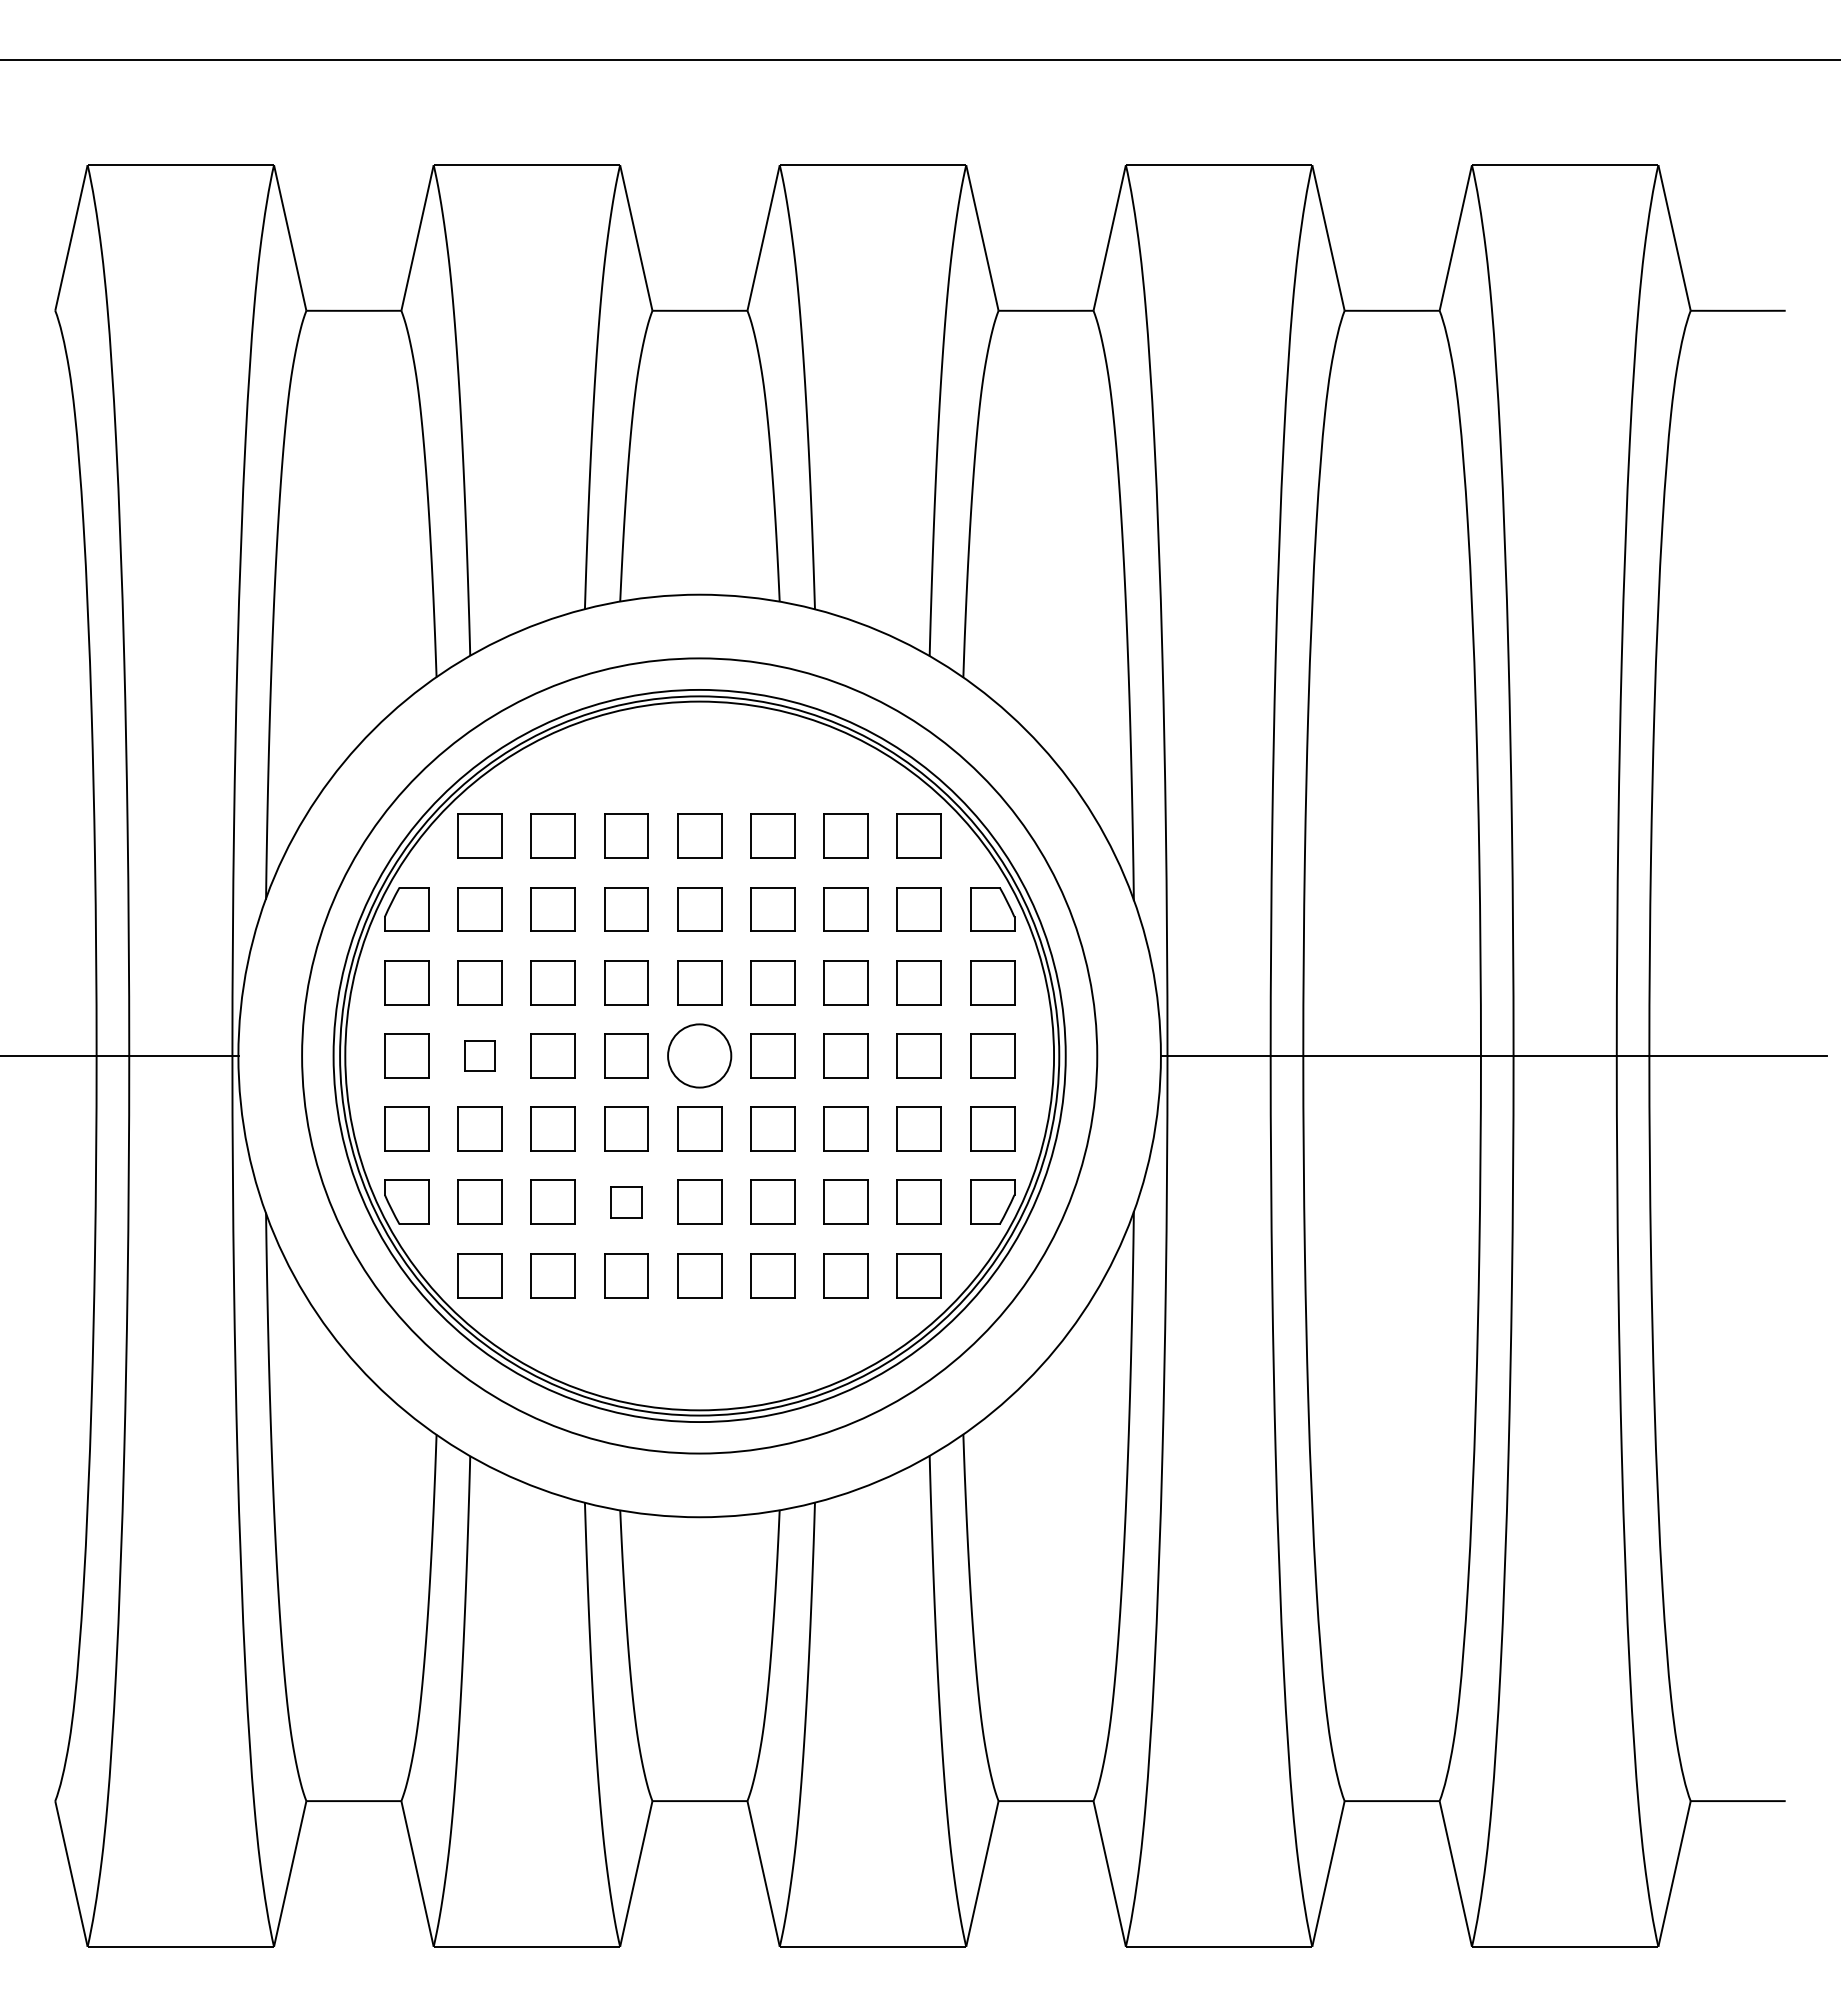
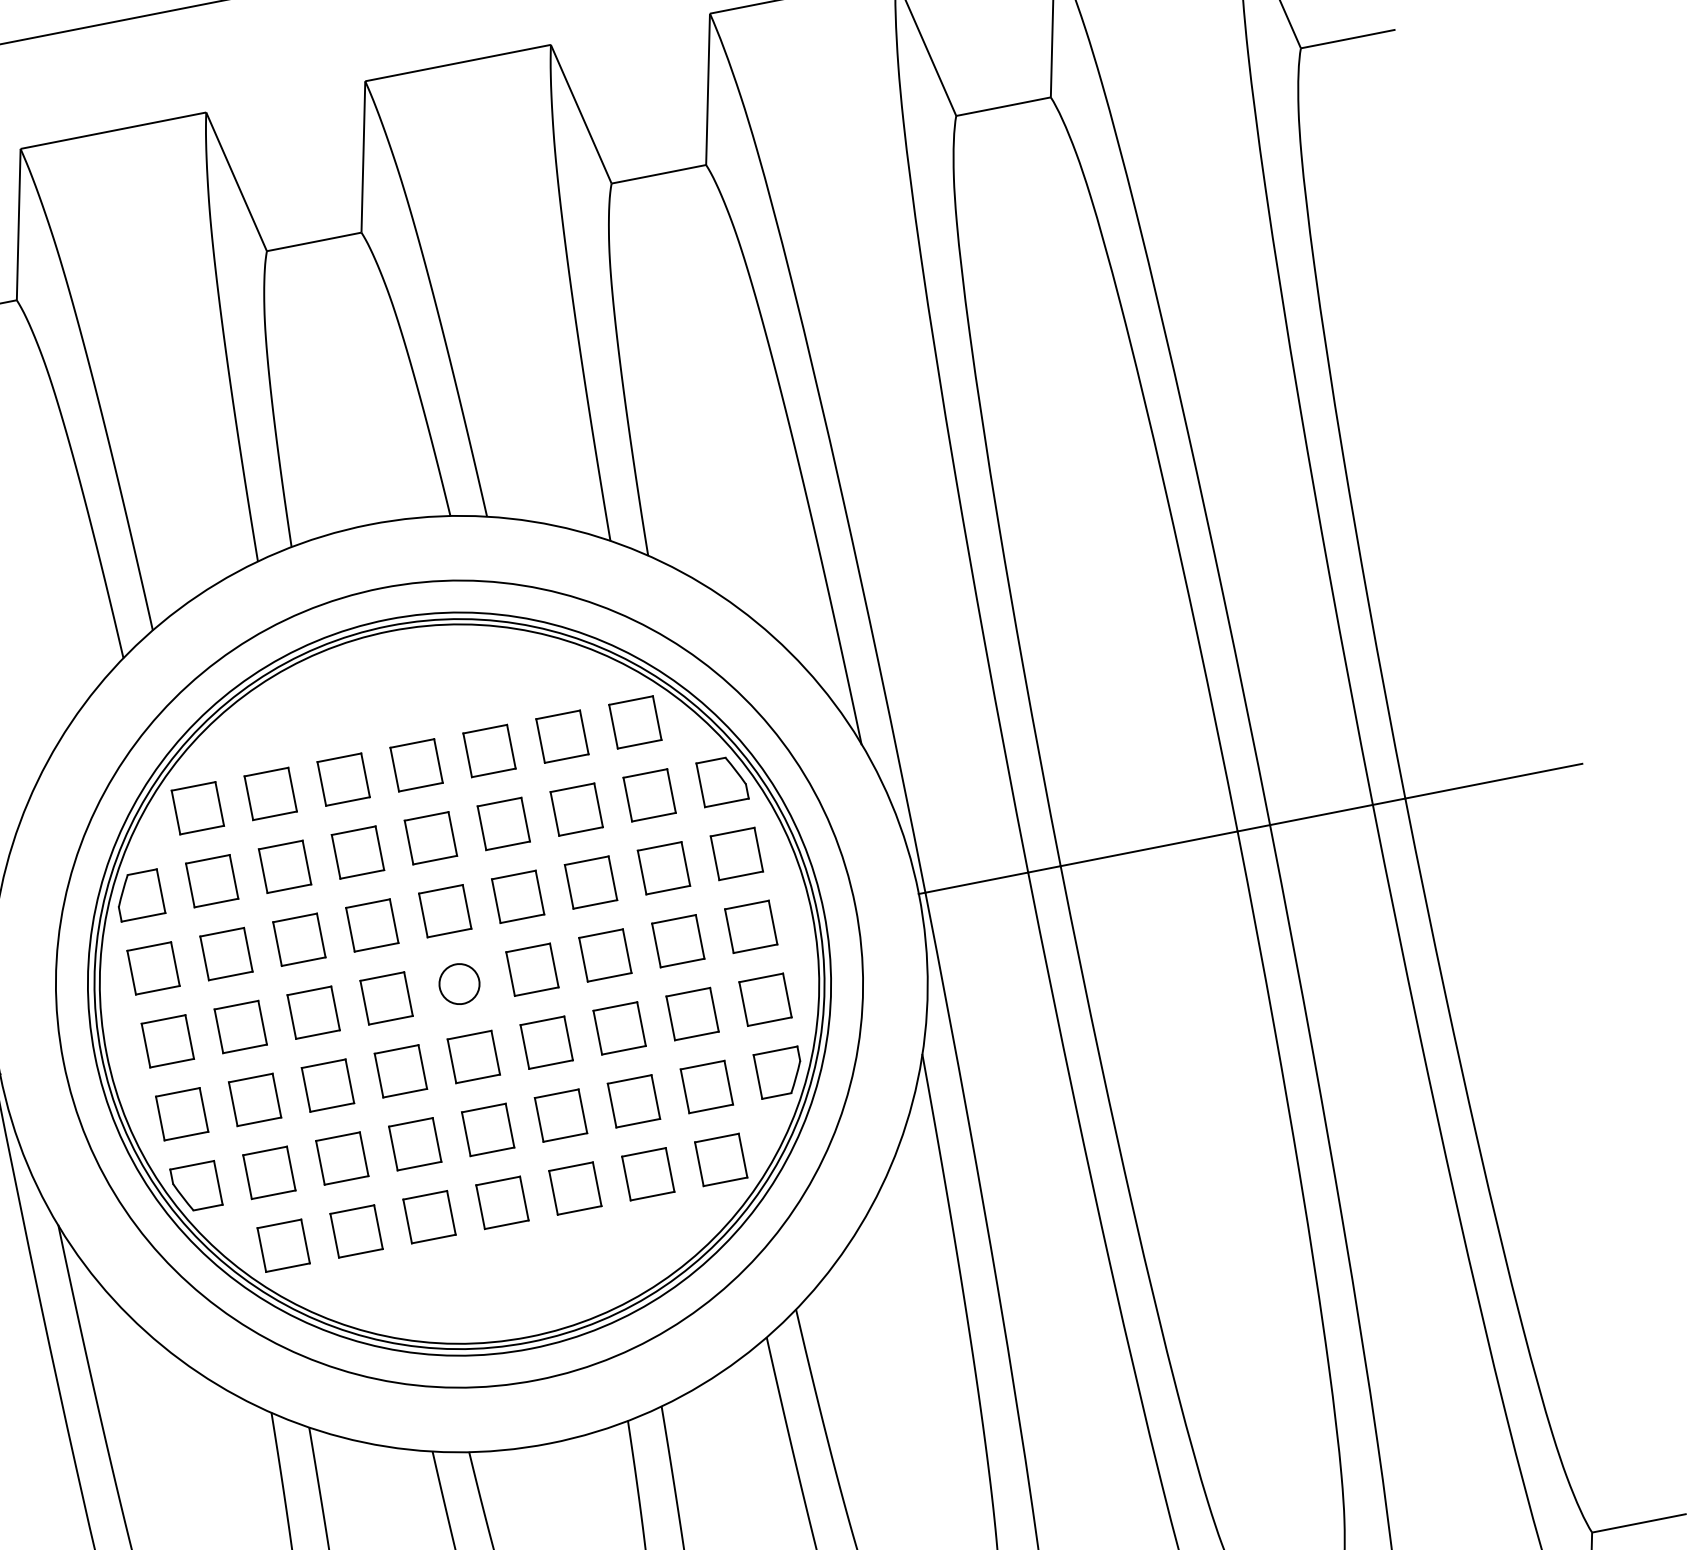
part: (479, 1055) -> (240, 1026), size x1.43
circle: (699, 1055) -> (459, 983), size x0.62
part: (626, 1201) -> (415, 1143), size x1.43

